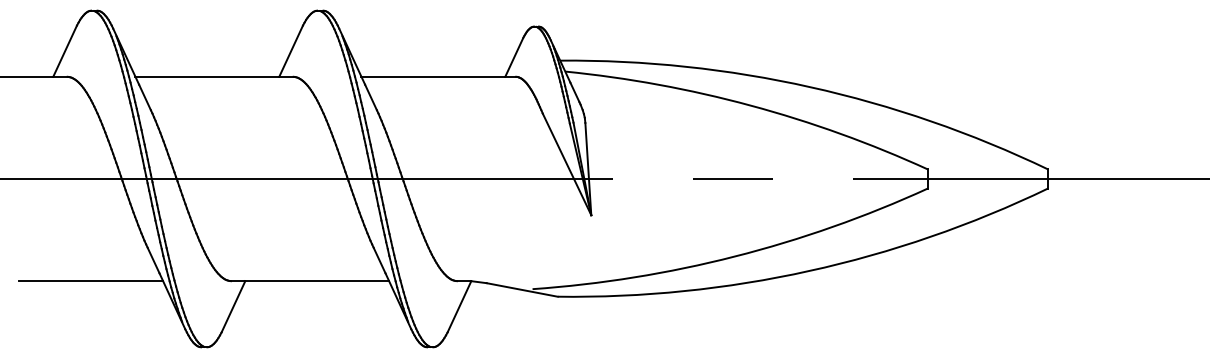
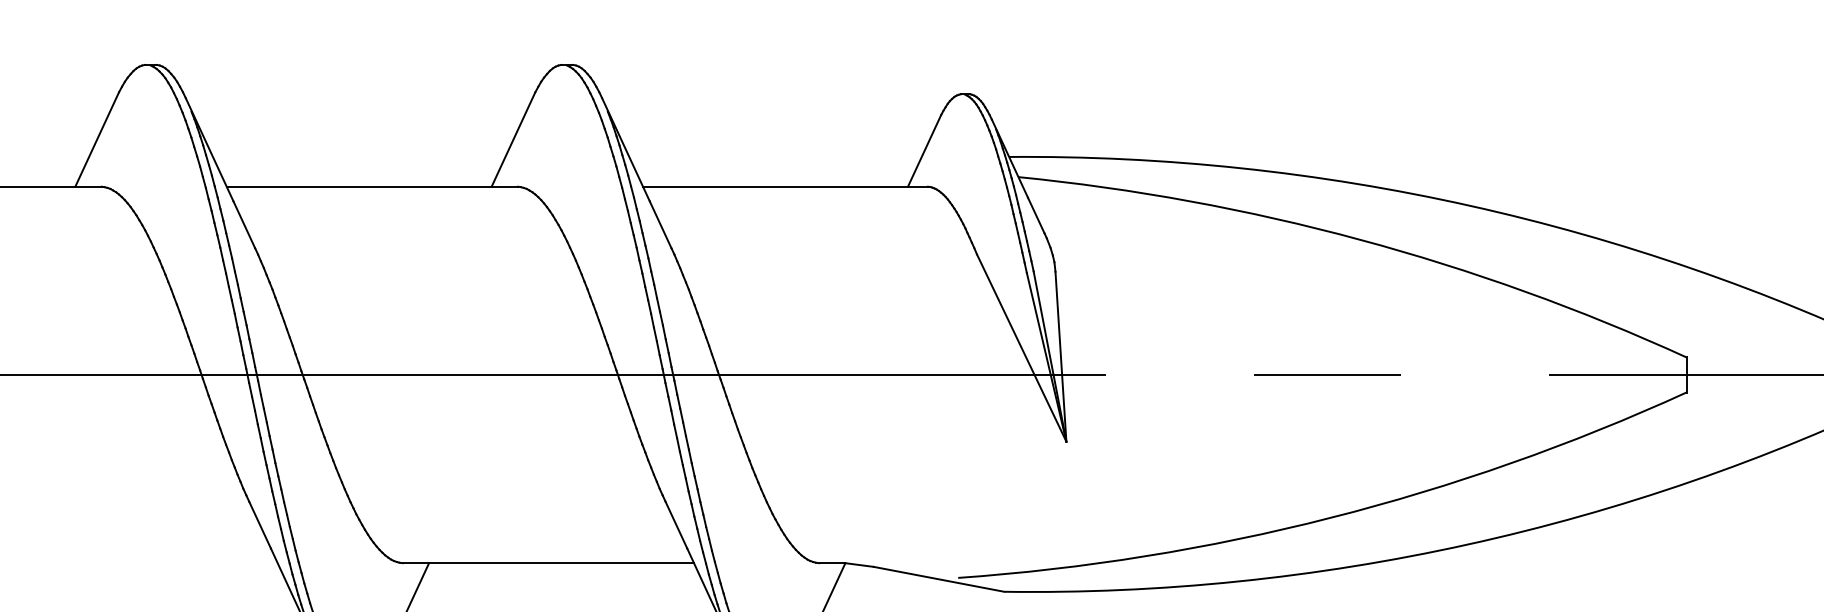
line: (91, 281) -> (145, 563), removed

